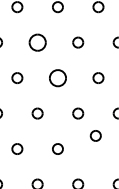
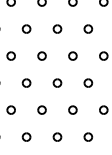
part: (37, 41) -> (26, 28), size x0.62
part: (57, 77) -> (41, 55), size x0.62
part: (95, 135) -> (72, 109), moved

